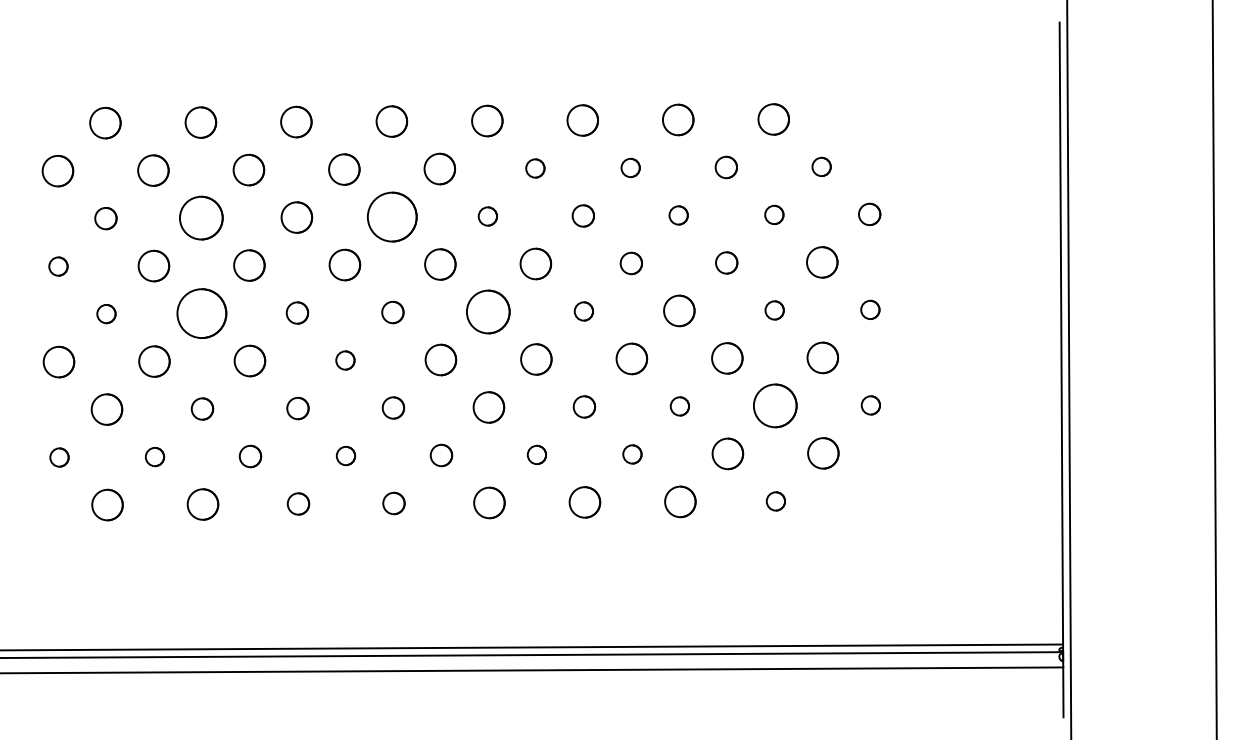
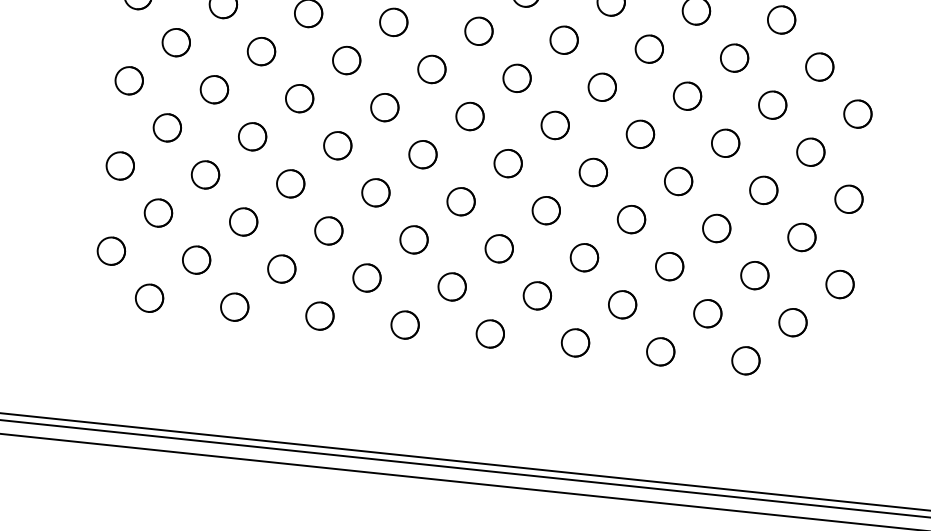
part: (821, 166) -> (819, 66), size x1.67
part: (630, 167) -> (649, 48), size x1.67
circle: (726, 167) -> (734, 58), size x1.43
circle: (535, 168) -> (564, 40), size x1.67
part: (774, 214) -> (772, 104), size x1.67
circle: (869, 214) -> (857, 114), size x1.43
part: (583, 215) -> (602, 86), size x1.43
circle: (678, 215) -> (687, 96), size x1.67
part: (392, 216) -> (432, 68), size x0.62
part: (487, 216) -> (516, 78), size x1.67
part: (201, 217) -> (261, 51), size x0.71
part: (105, 218) -> (175, 42), size x1.43
part: (726, 262) -> (725, 142), size x1.43
circle: (631, 263) -> (640, 134), size x1.43
circle: (58, 266) -> (129, 80), size x1.67
part: (870, 309) -> (849, 198), size x1.67
circle: (774, 310) -> (763, 190), size x1.67
part: (488, 311) -> (508, 163), size x0.71
part: (583, 311) -> (593, 172), size x1.67
part: (297, 312) -> (337, 145), size x1.43
part: (392, 312) -> (422, 154), size x1.43
part: (106, 313) -> (167, 127), size x1.67
part: (201, 313) -> (252, 136), size x0.62
circle: (345, 360) -> (375, 192), size x1.67
part: (775, 405) -> (755, 275), size x0.71
part: (870, 405) -> (839, 284), size x1.67
part: (584, 406) -> (584, 257), size x1.43
part: (679, 406) -> (669, 266), size x1.67
part: (393, 407) -> (414, 239), size x1.43
part: (202, 408) -> (243, 221), size x1.43
part: (297, 408) -> (328, 230), size x1.43
part: (536, 454) -> (537, 295), size x1.67
circle: (632, 454) -> (622, 304), size x1.67
part: (345, 455) -> (366, 277), size x1.67
circle: (441, 455) -> (452, 286), size x1.43
part: (154, 456) -> (196, 259), size x1.67
circle: (250, 456) -> (281, 269), size x1.43
circle: (59, 457) -> (111, 251), size x1.67
part: (775, 501) -> (745, 360), size x1.67
part: (298, 503) -> (320, 315), size x1.43
part: (393, 503) -> (404, 325), size x1.43

